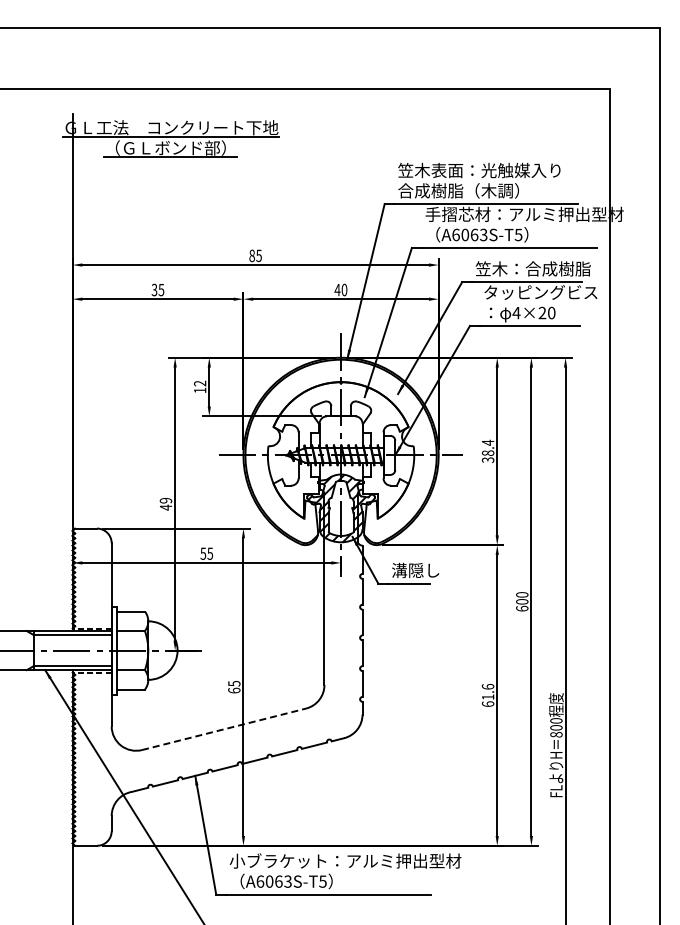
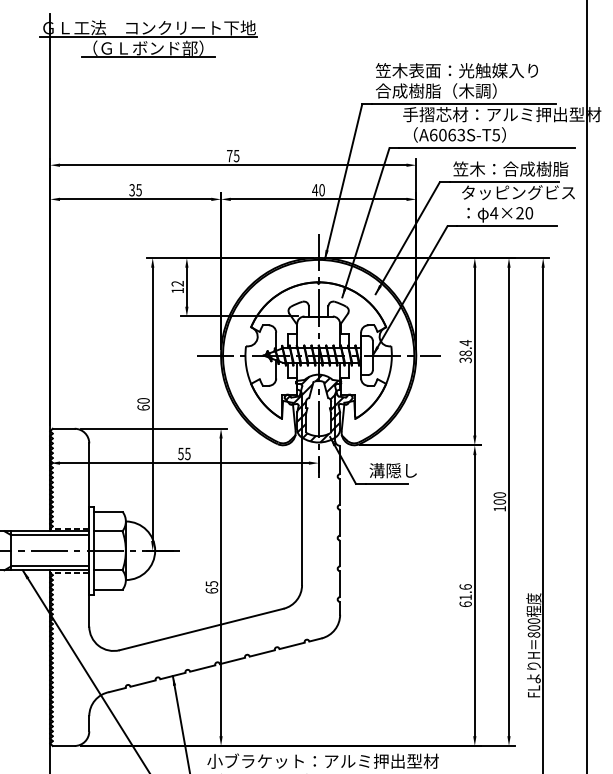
text: (251, 255) -> (229, 155), 85 -> 75
text: (165, 504) -> (143, 404), 49 -> 60
text: (522, 608) -> (500, 508), 600 -> 100
line: (224, 729) -> (202, 629), dashed -> solid

